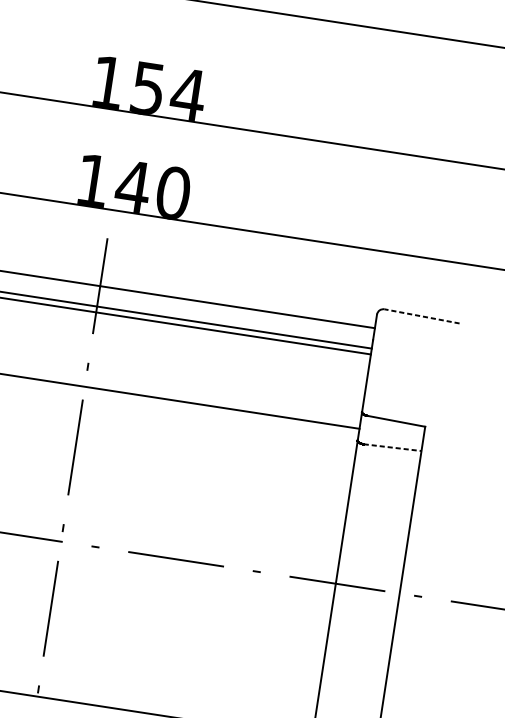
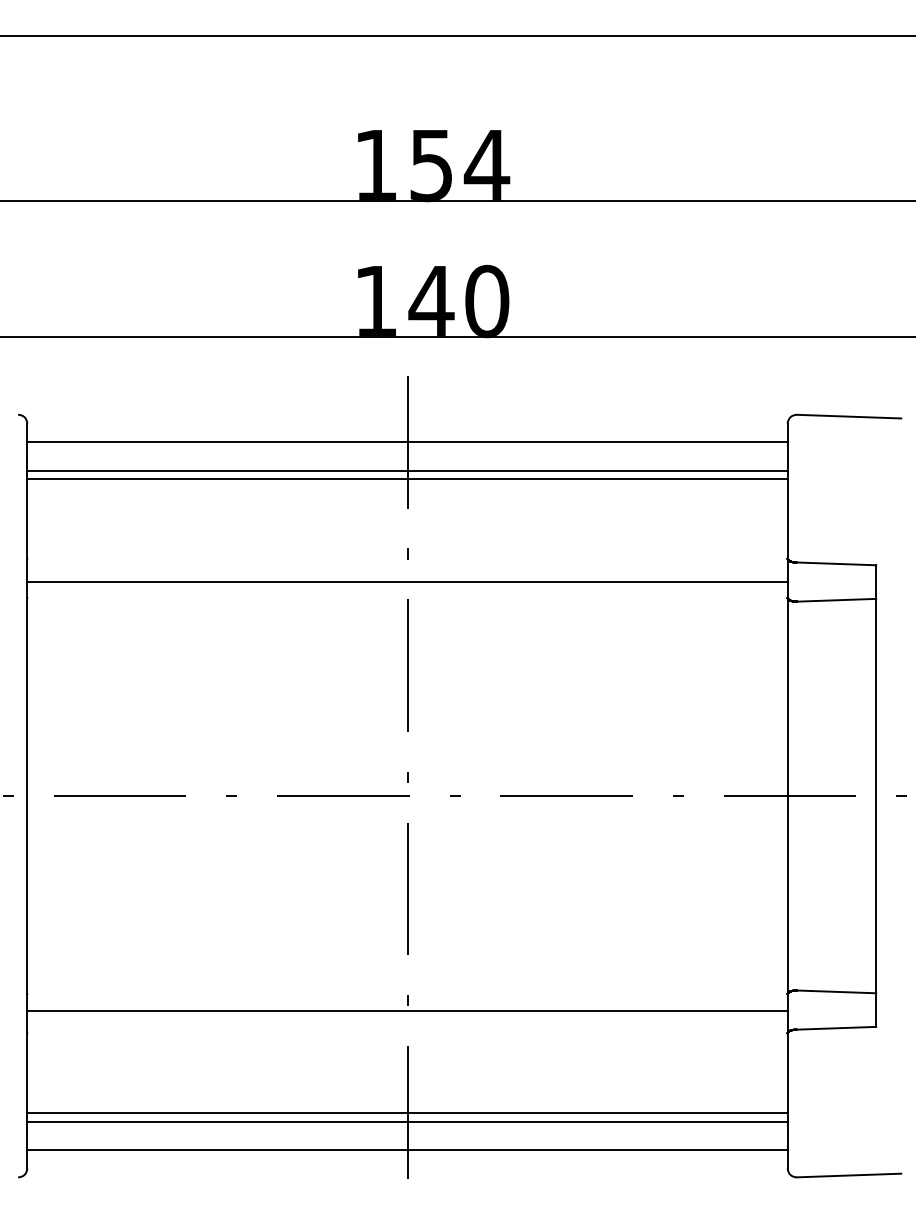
line: (421, 316) -> (848, 416), dashed -> solid
line: (392, 447) -> (836, 600), dashed -> solid

